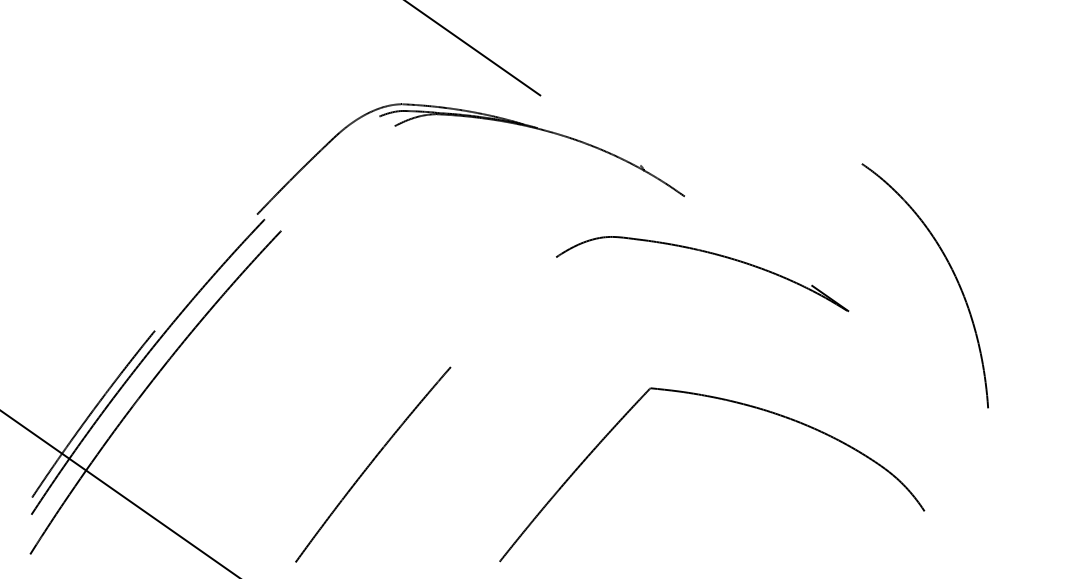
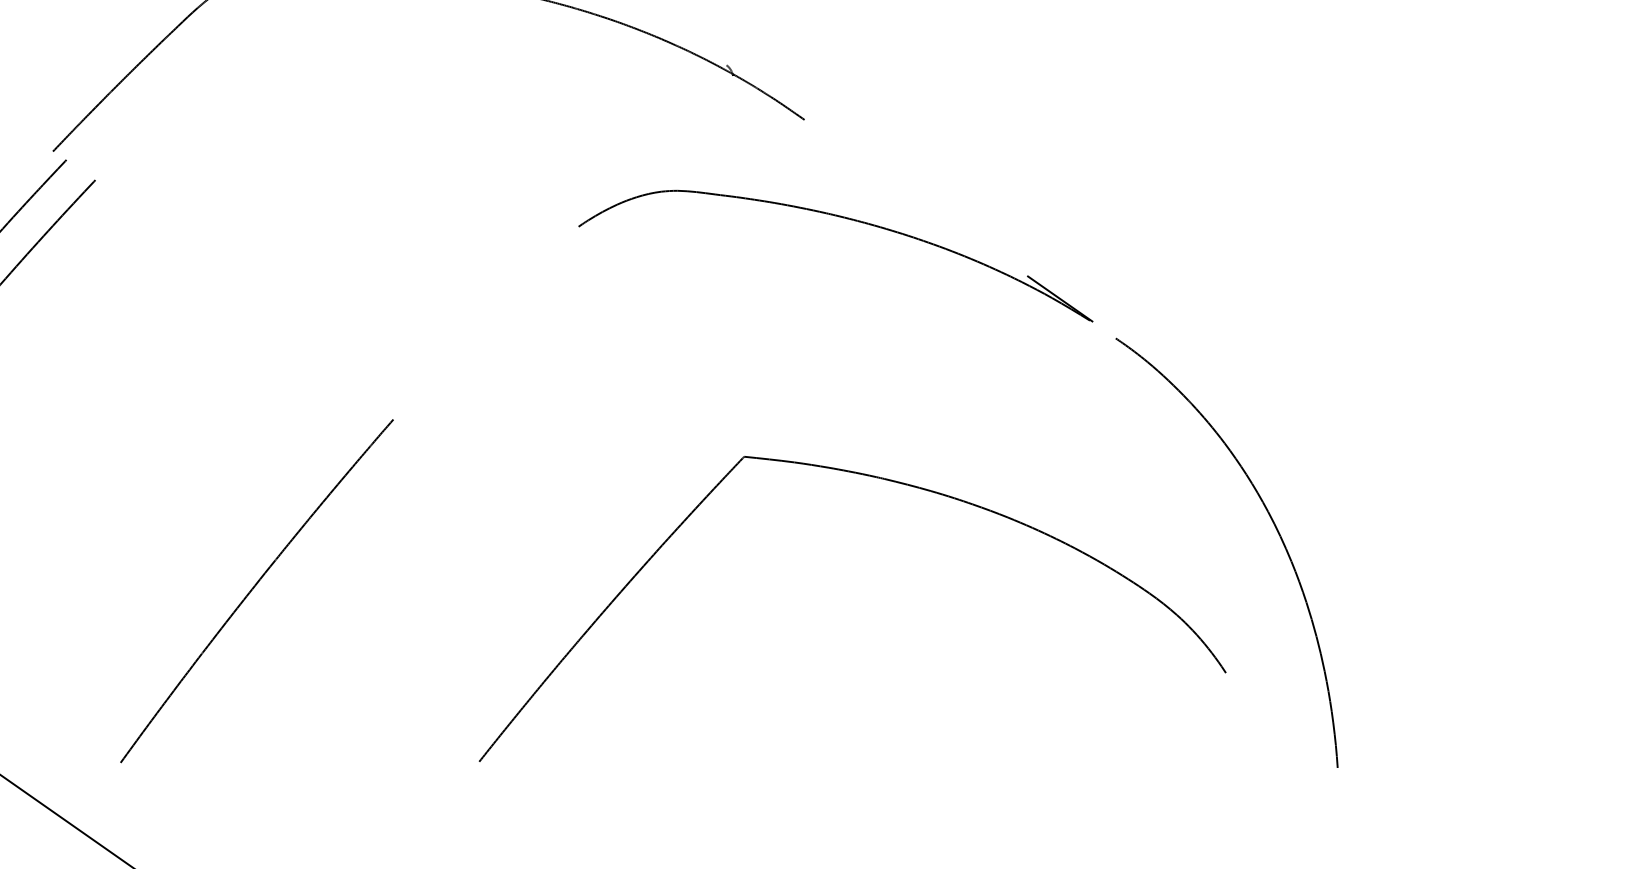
curve: (952, 272) -> (1275, 529), moved

